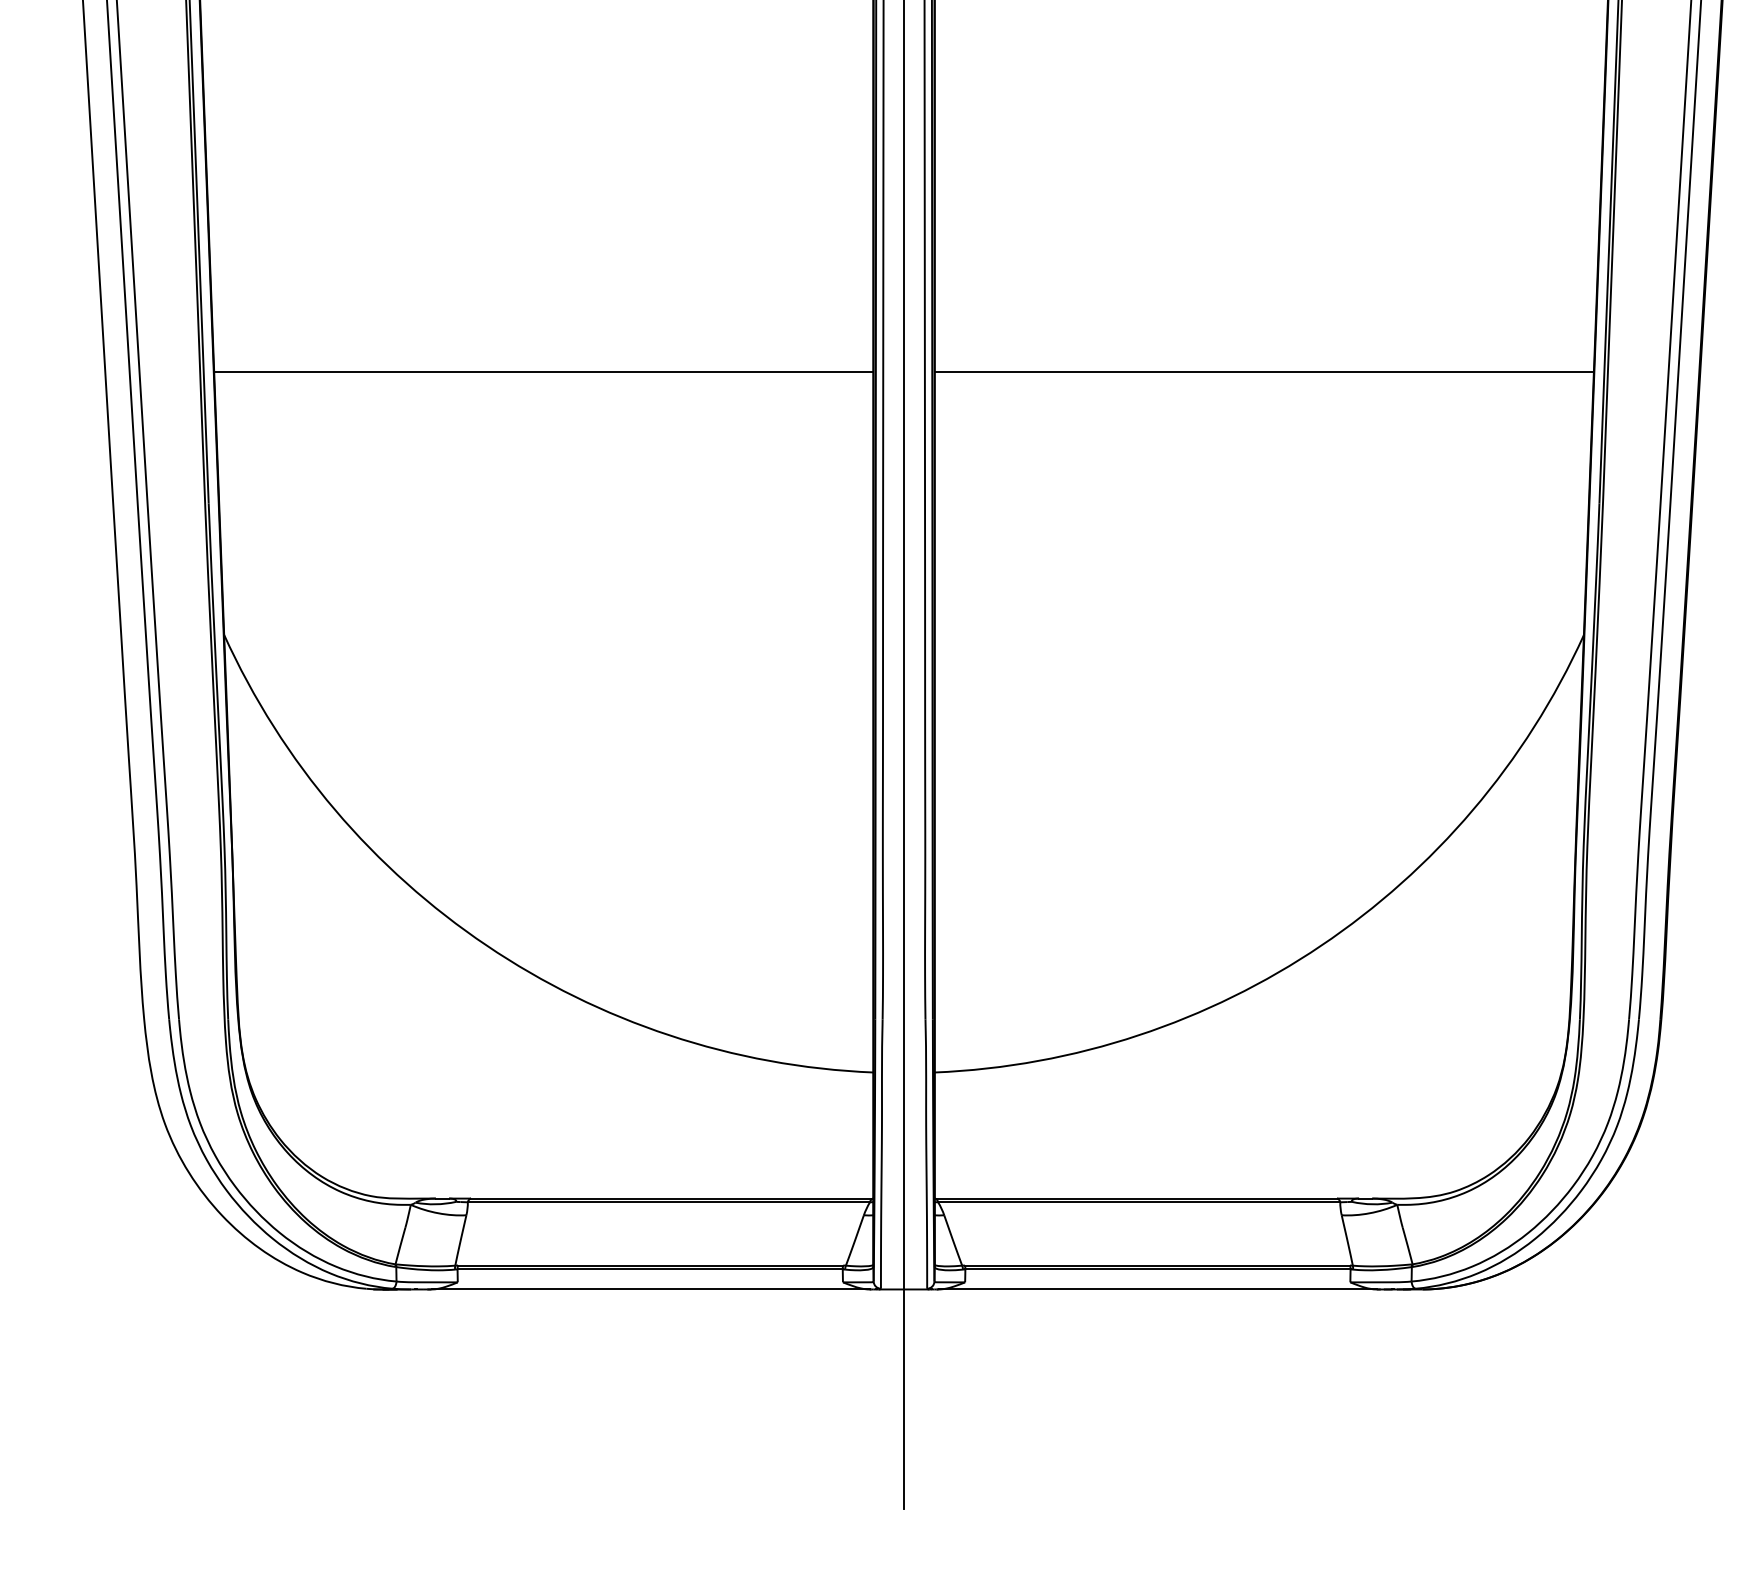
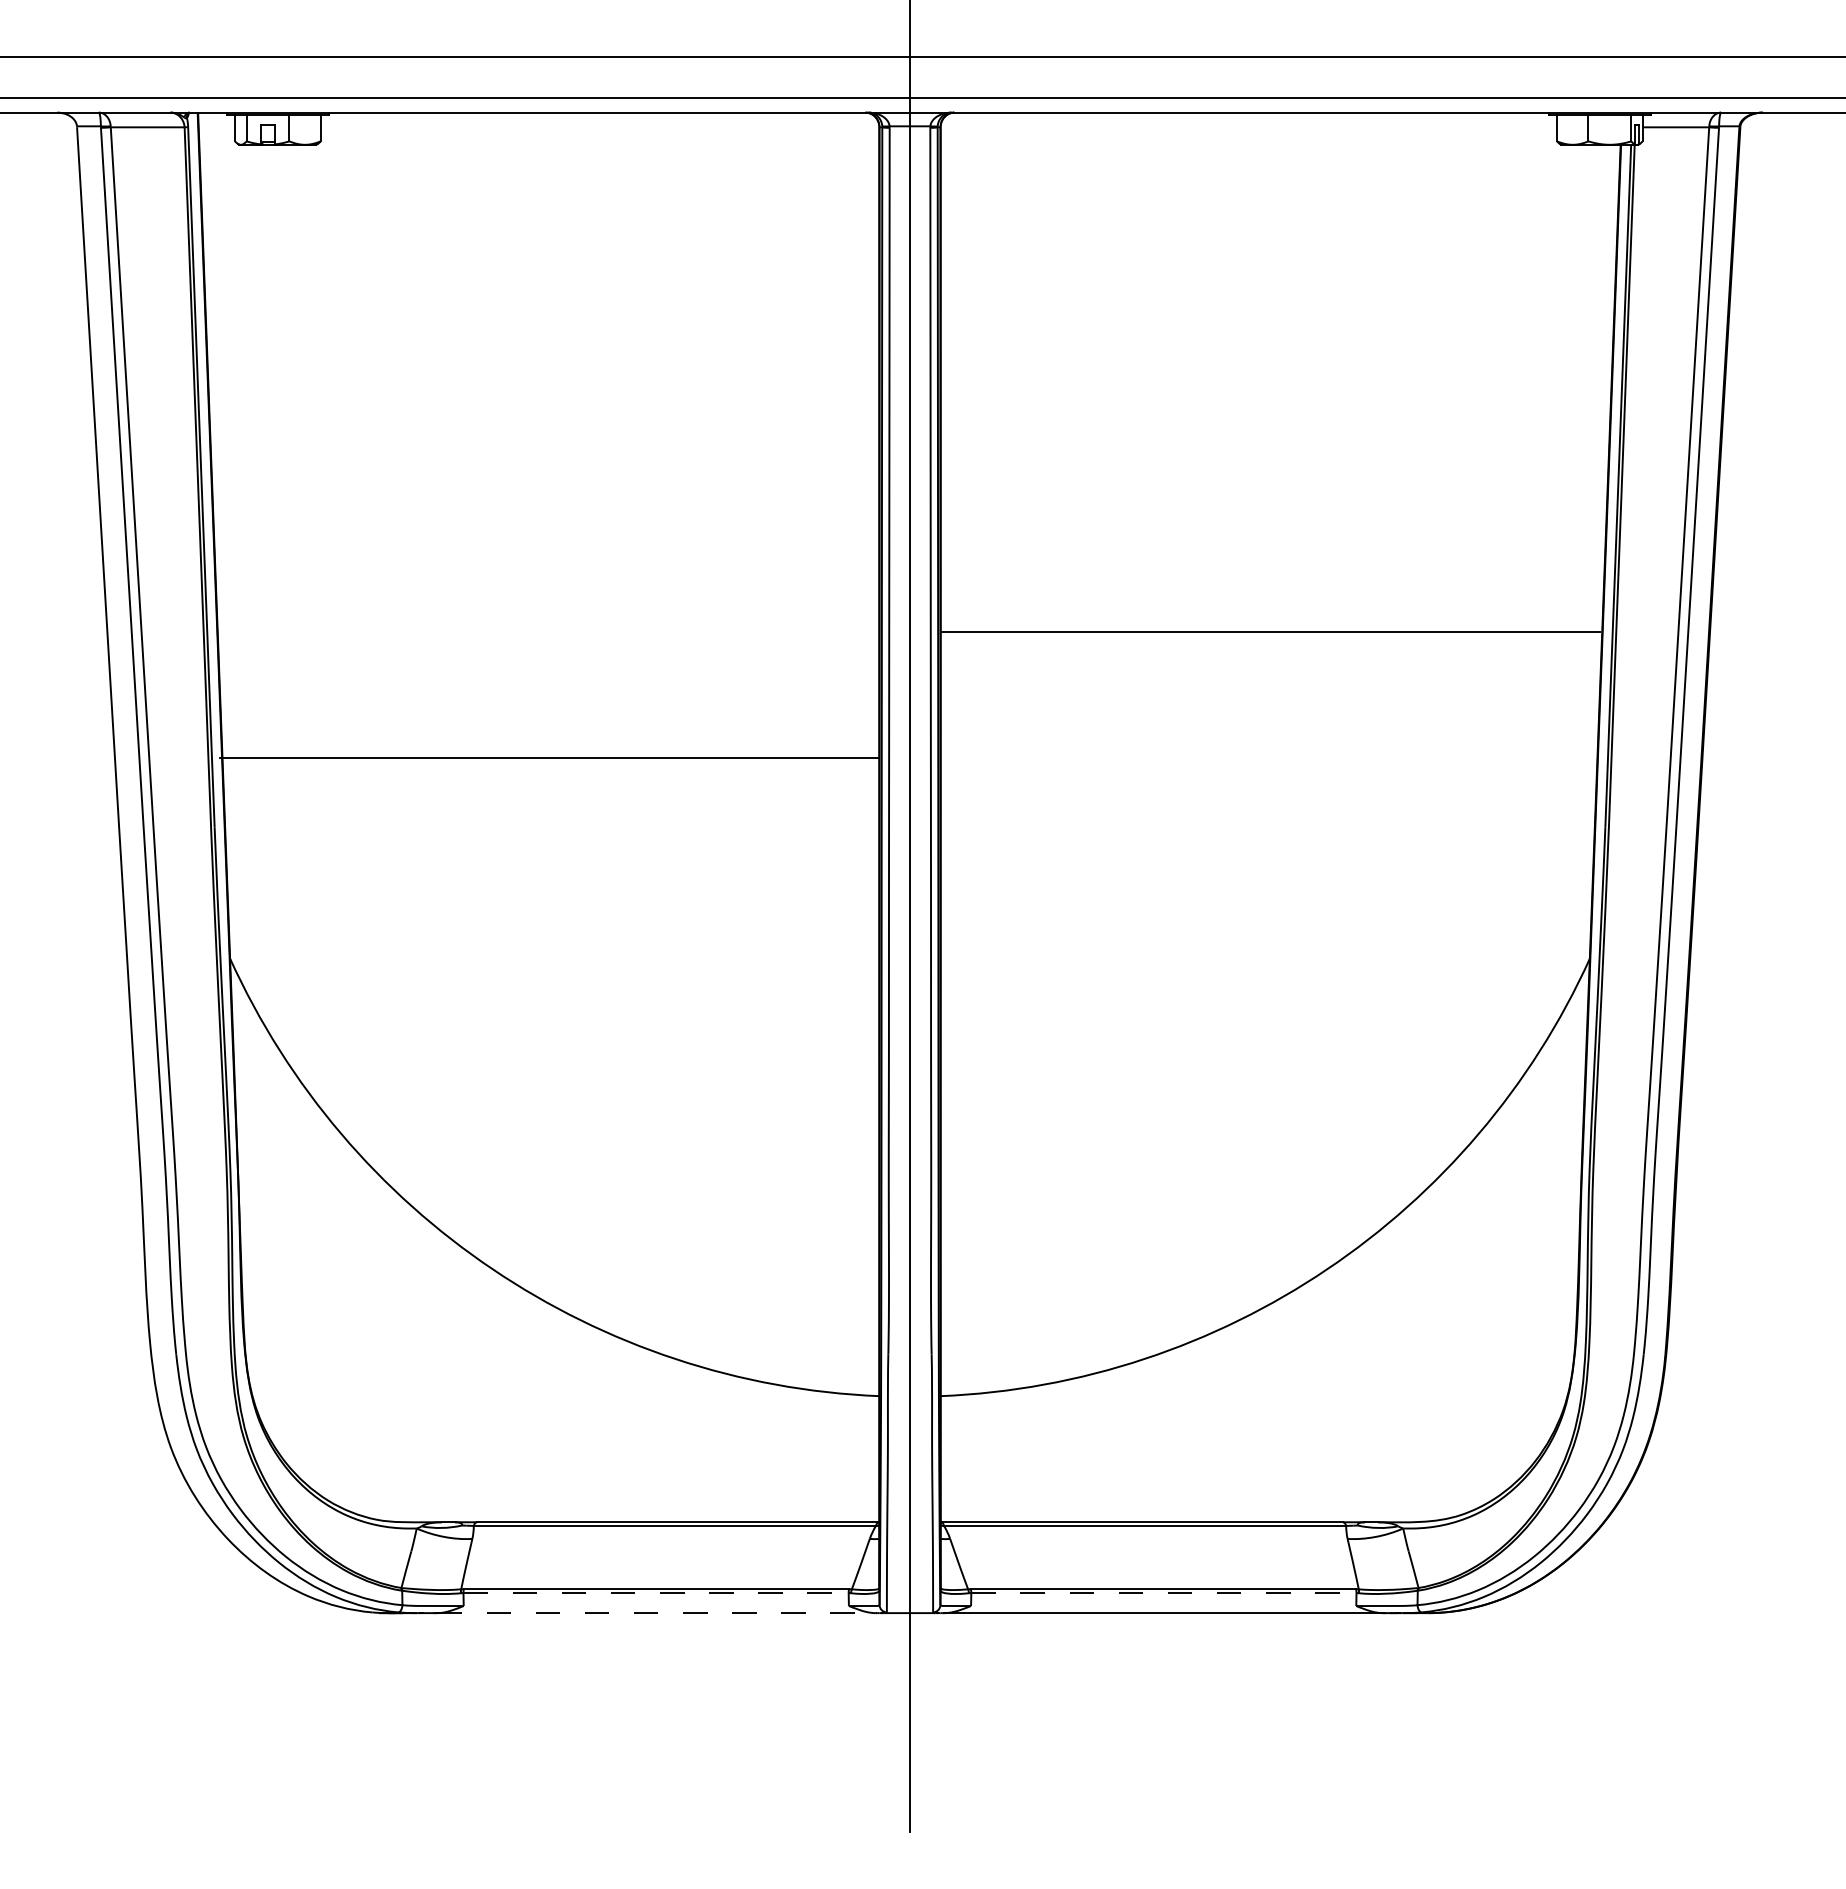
line: (543, 371) -> (549, 757), moved
line: (1263, 371) -> (1269, 631), moved
line: (650, 1269) -> (656, 1593), solid -> dashed
line: (1157, 1269) -> (1163, 1593), solid -> dashed
line: (650, 1289) -> (656, 1613), solid -> dashed

